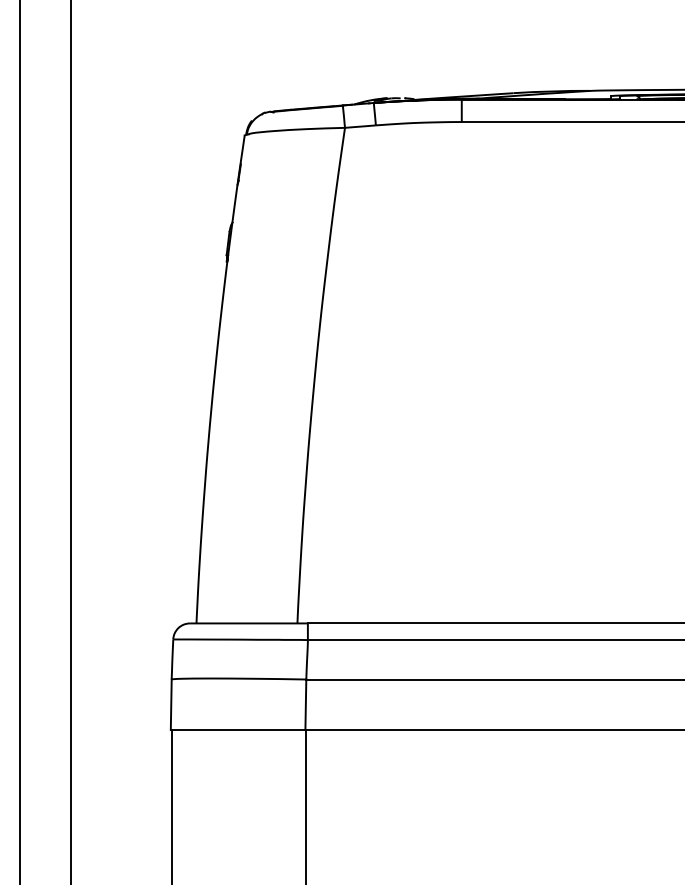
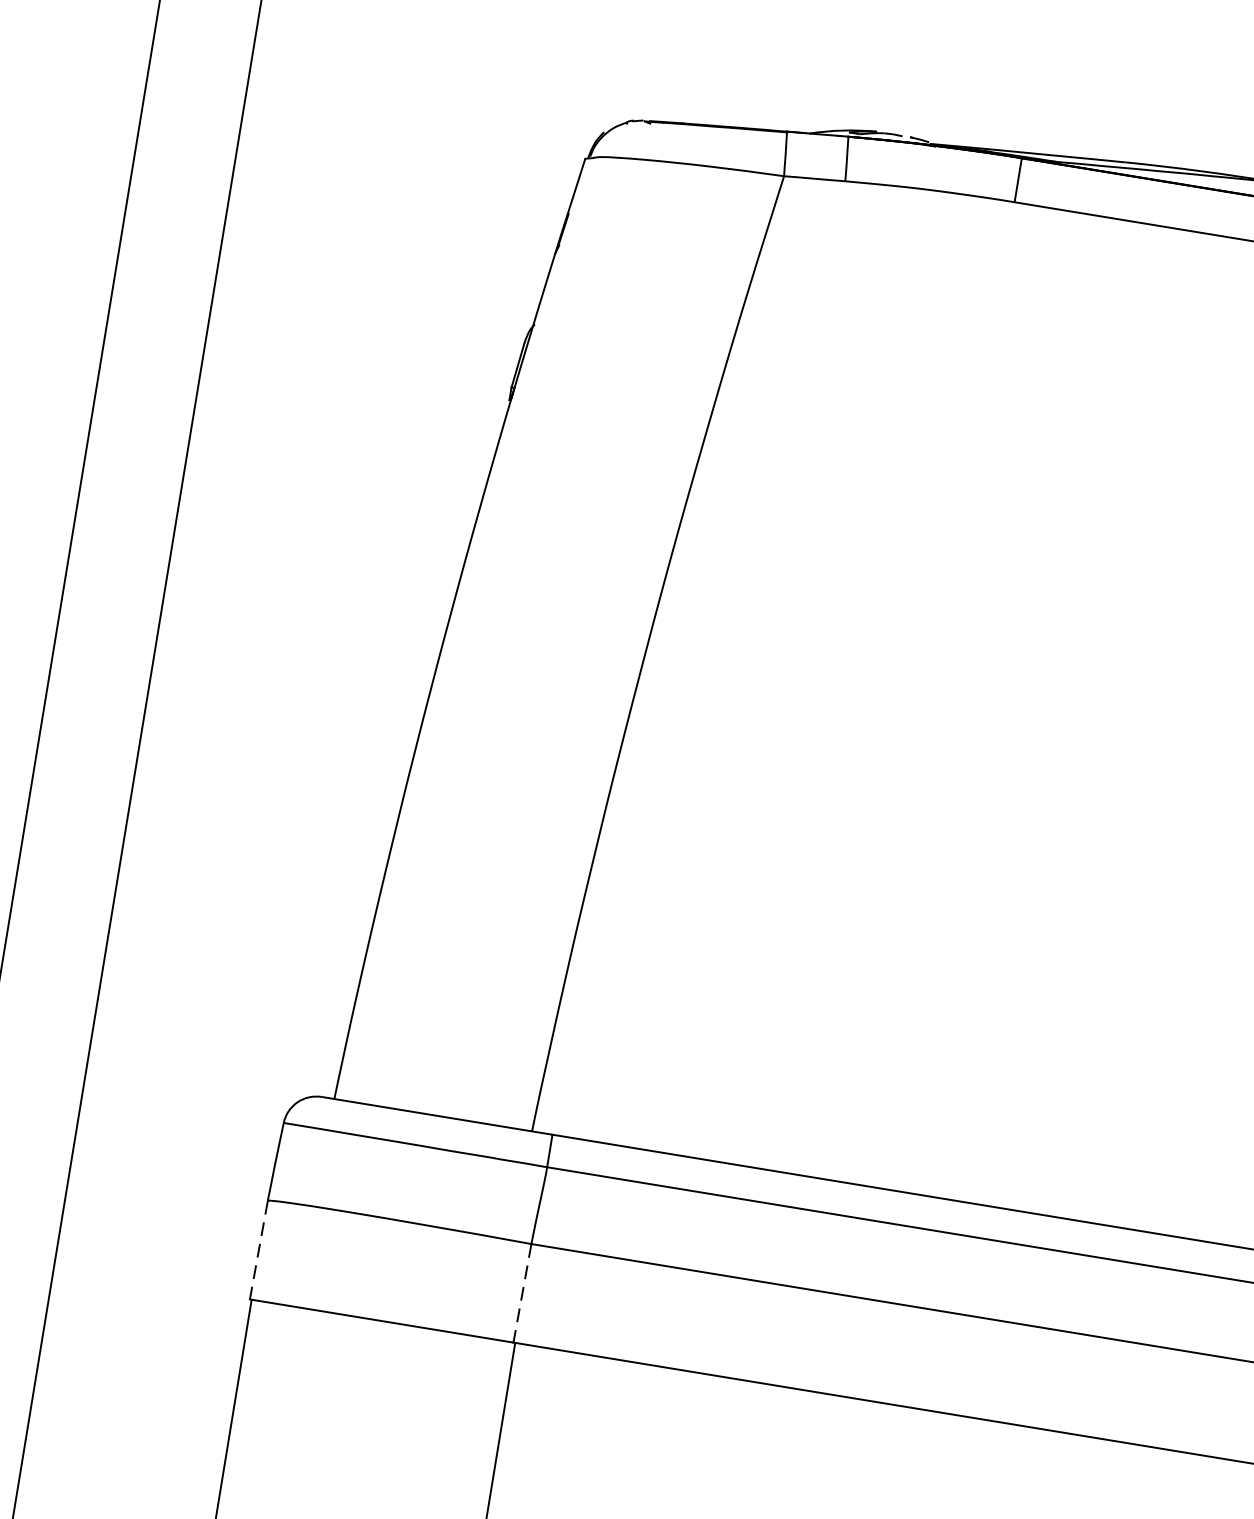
line: (171, 705) -> (259, 1251), solid -> dashed
line: (305, 705) -> (521, 1294), solid -> dashed

